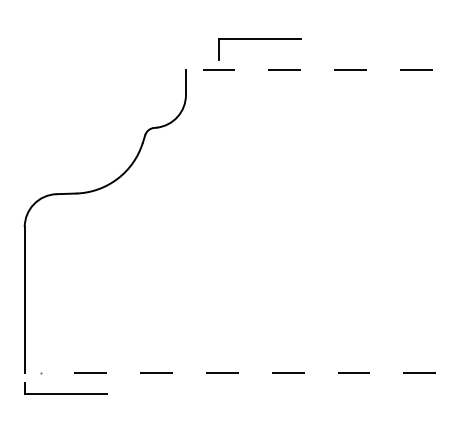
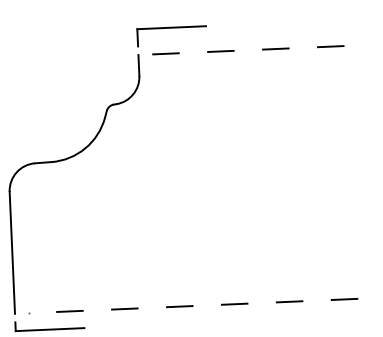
part: (259, 39) -> (171, 28), moved

